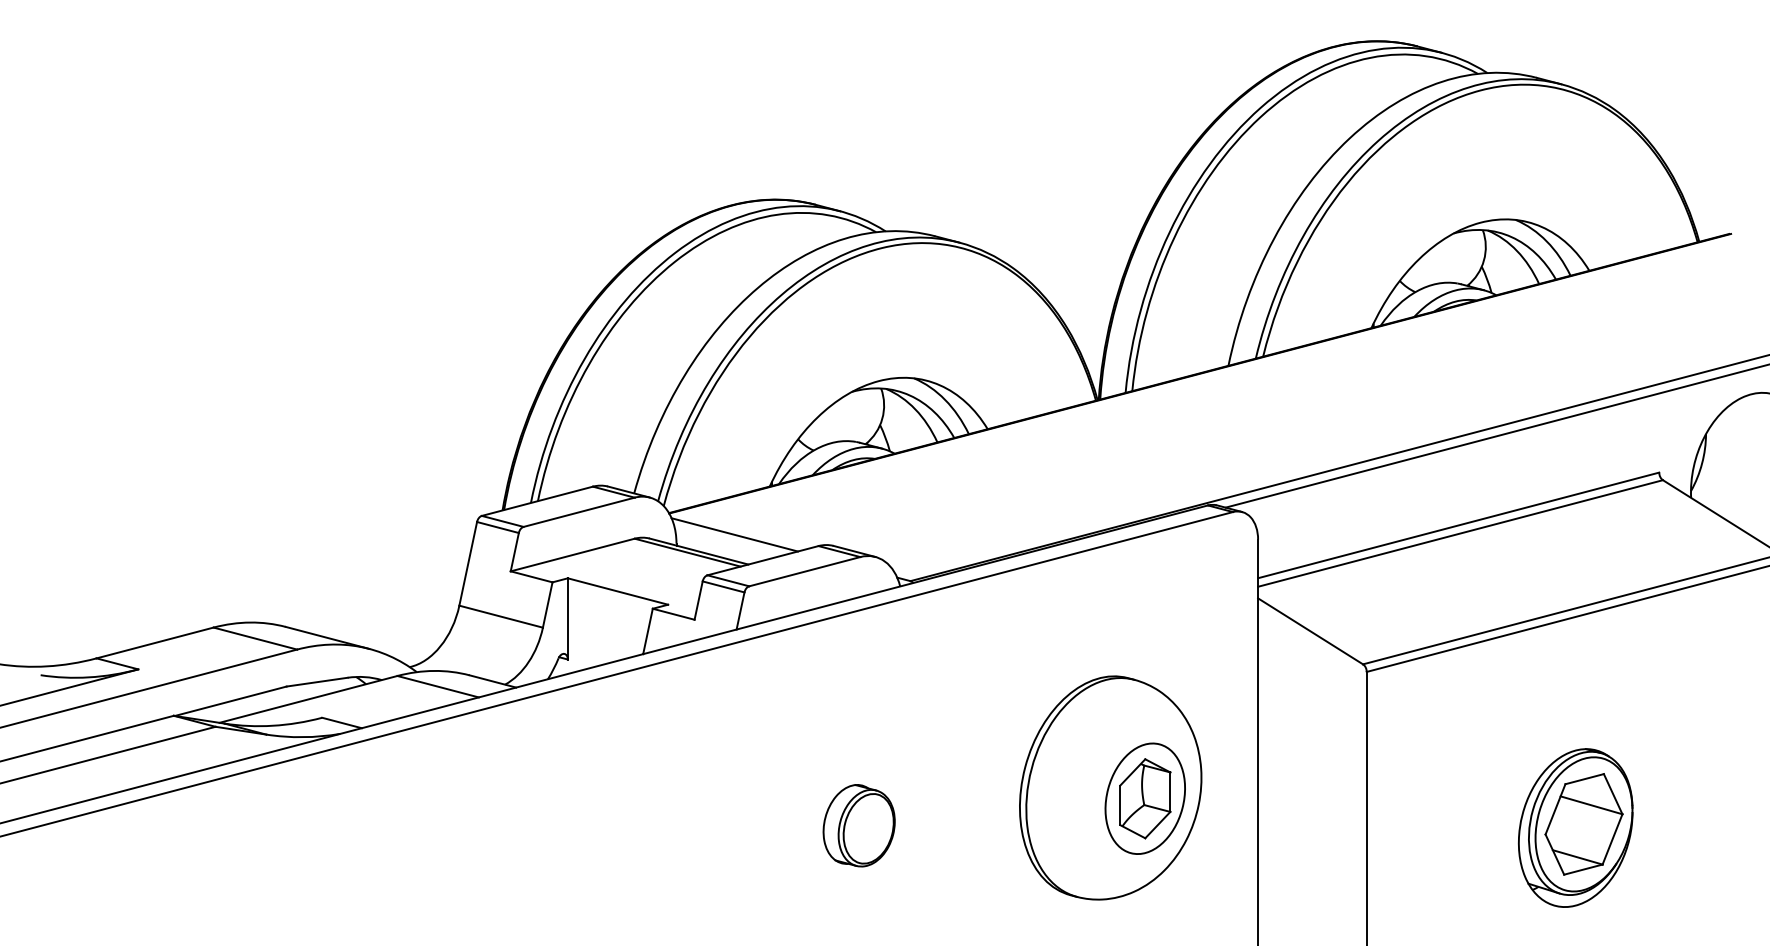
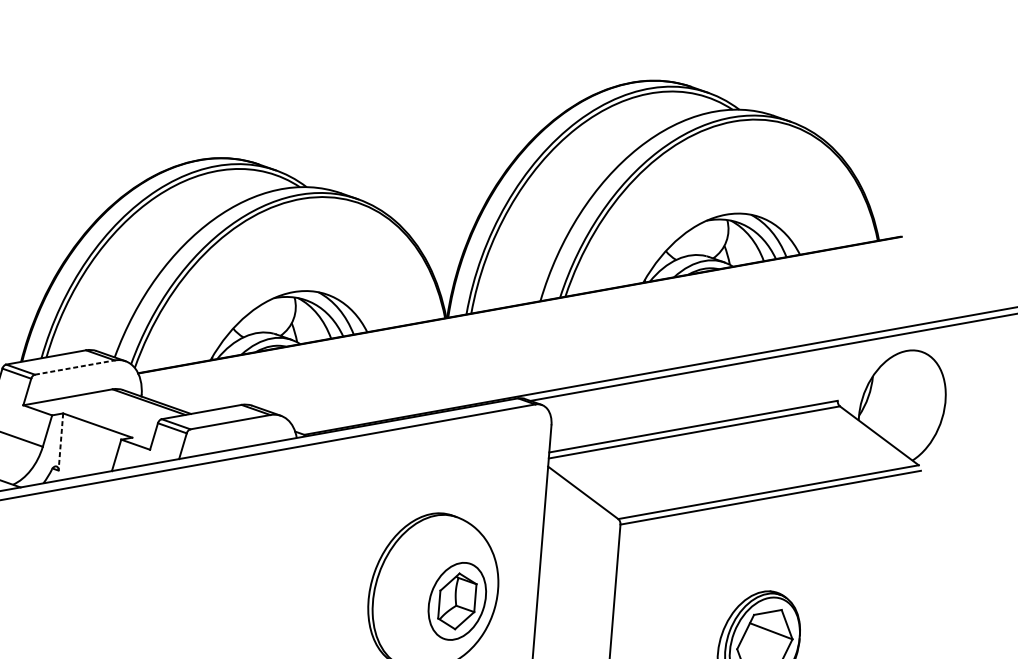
line: (579, 512) -> (75, 367), solid -> dashed
line: (734, 534) -> (183, 392), removed
line: (567, 618) -> (60, 441), solid -> dashed
part: (858, 825) -> (253, 603), removed

